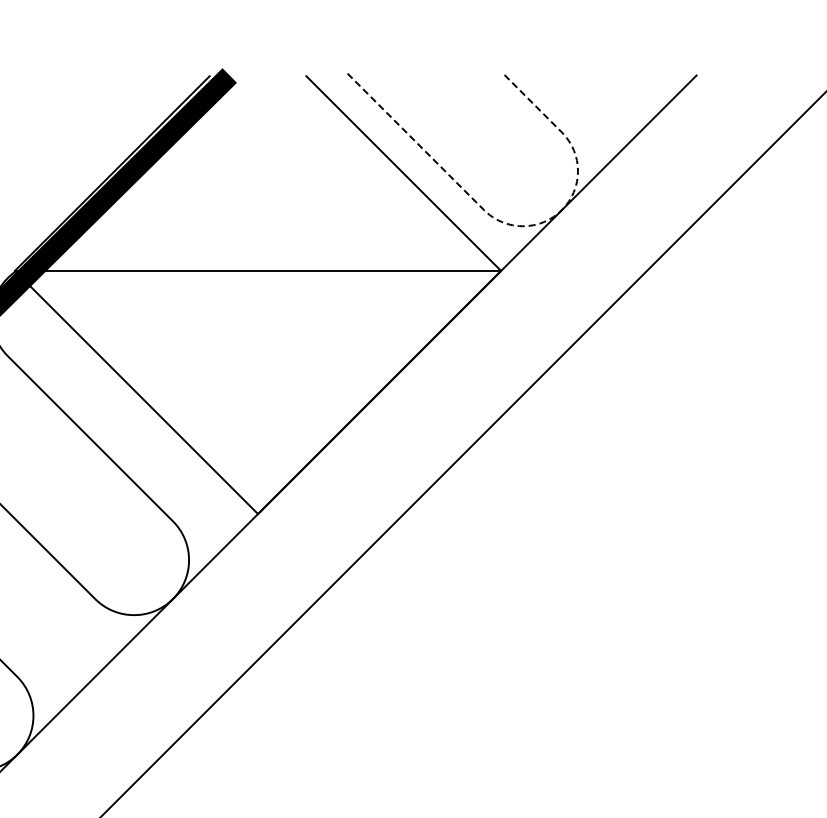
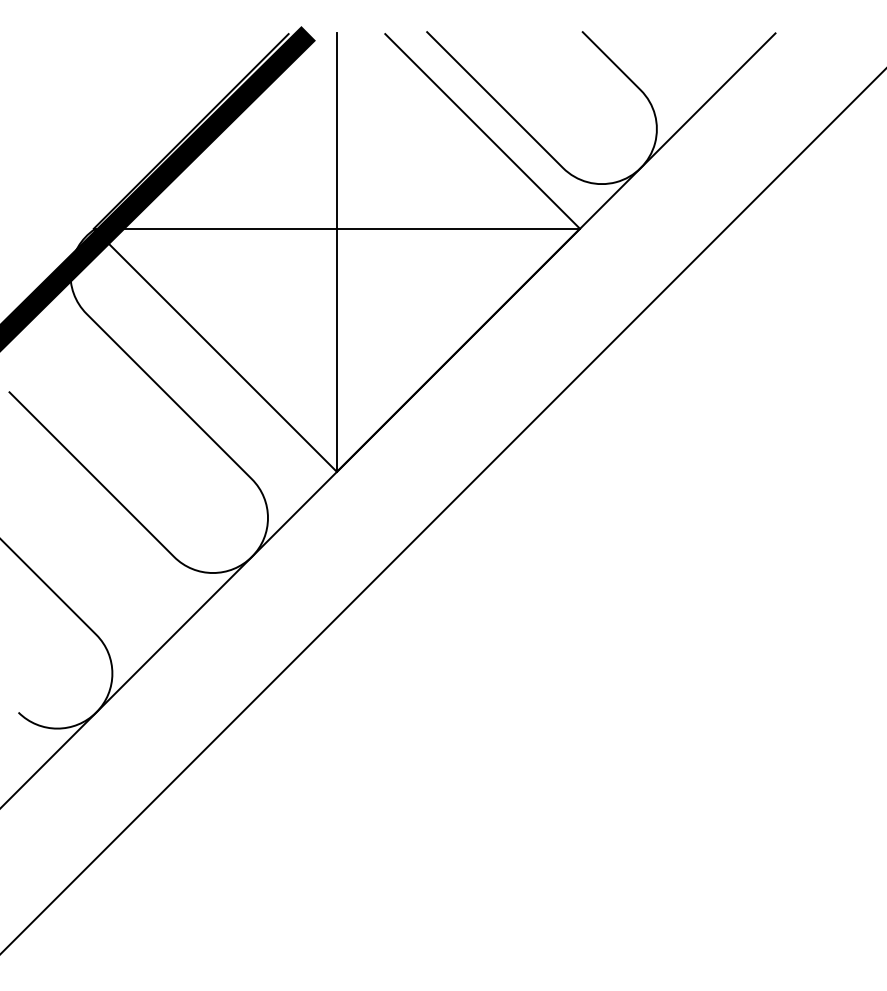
line: (522, 226) -> (601, 184), dashed -> solid
line: (257, 294) -> (336, 252), added

